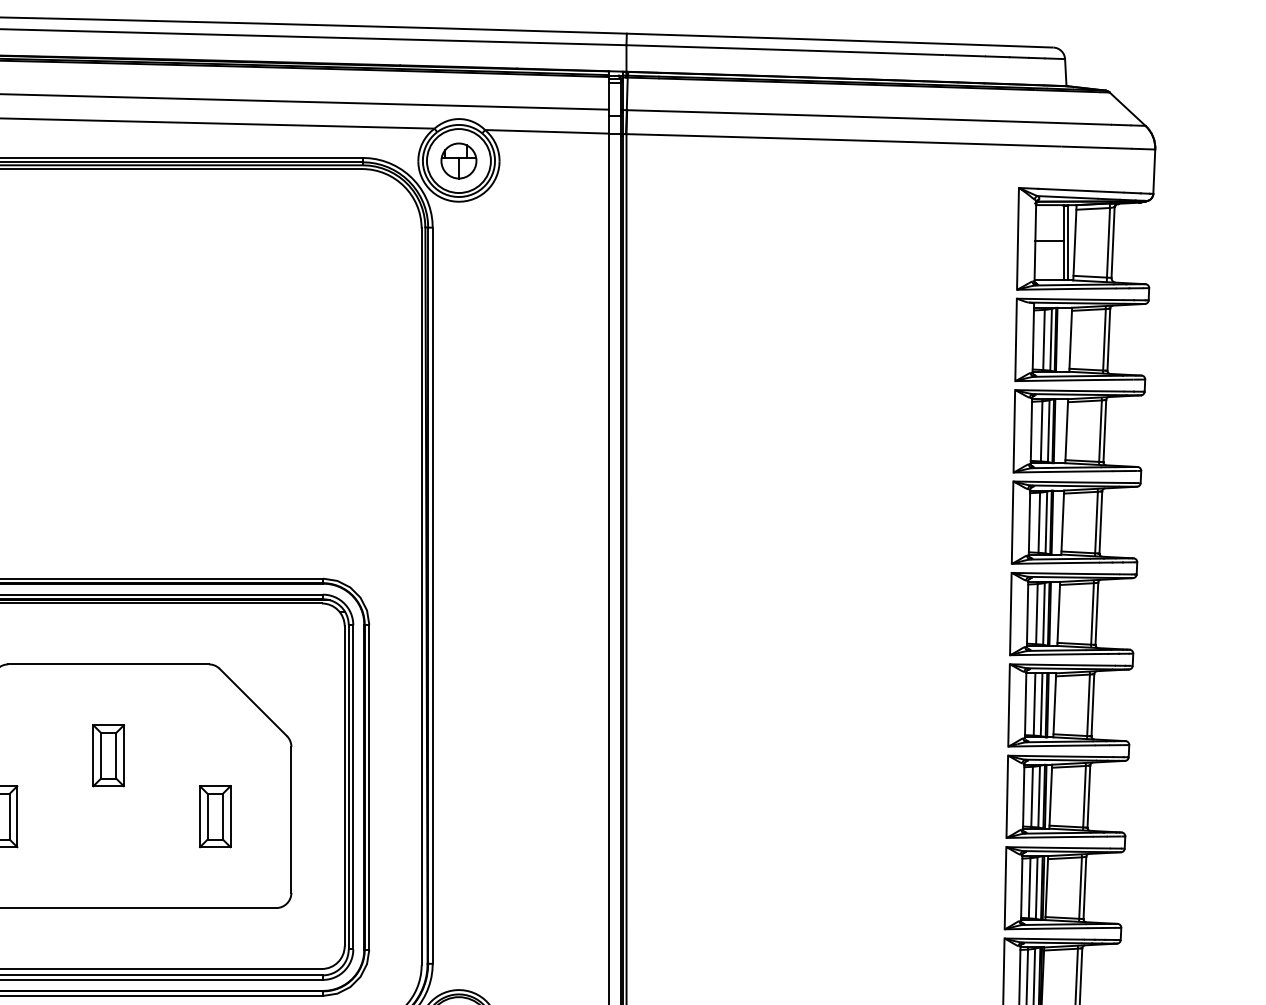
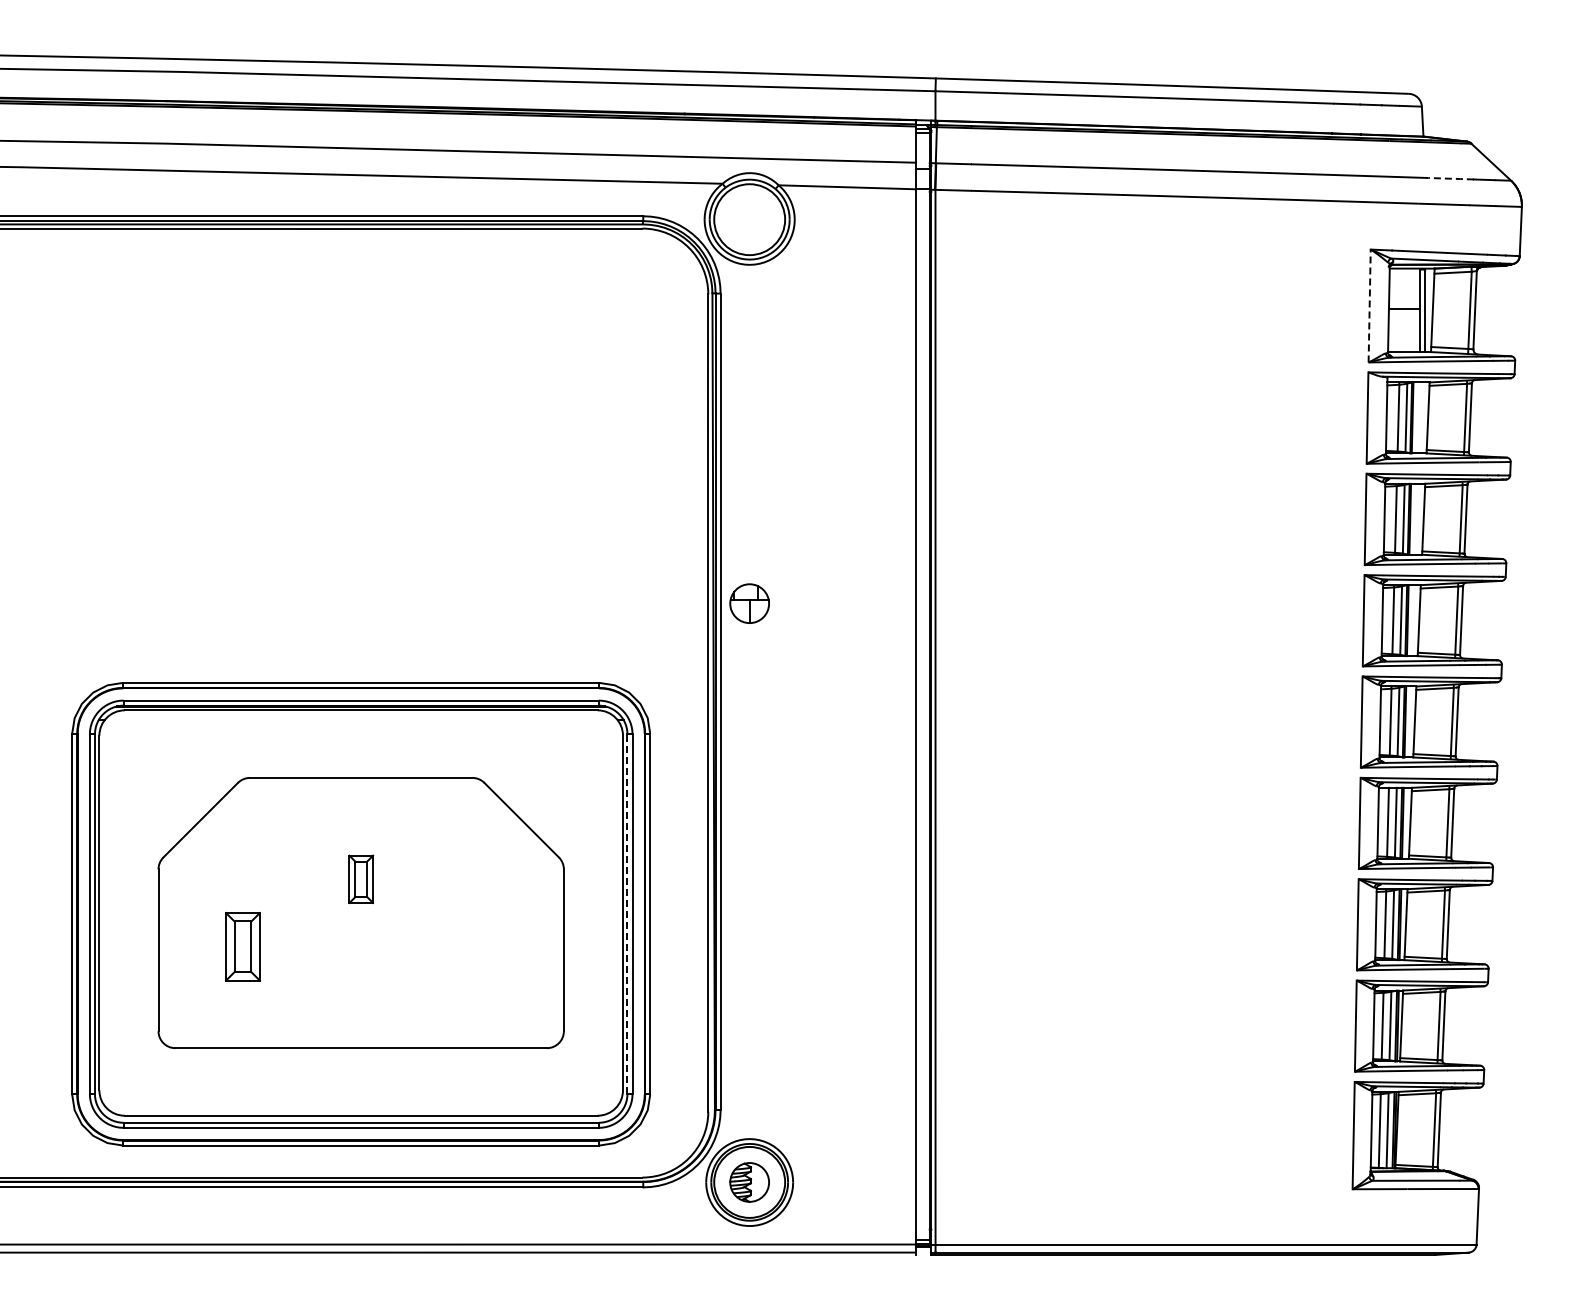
line: (1091, 123) -> (1451, 178), solid -> dashed
part: (458, 160) -> (749, 603), moved
line: (1017, 238) -> (1369, 305), solid -> dashed
part: (108, 755) -> (361, 879), size x0.7
line: (348, 787) -> (627, 914), solid -> dashed
part: (215, 816) -> (479, 946), removed

